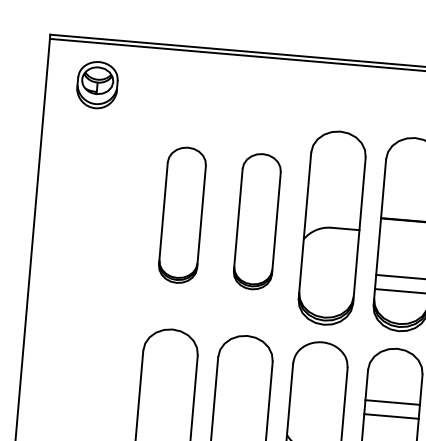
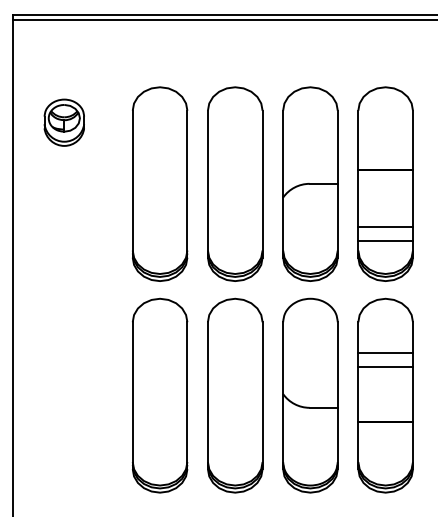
part: (96, 84) -> (63, 122), moved
part: (182, 214) -> (160, 183), size x1.43
part: (257, 221) -> (235, 183), size x1.43

